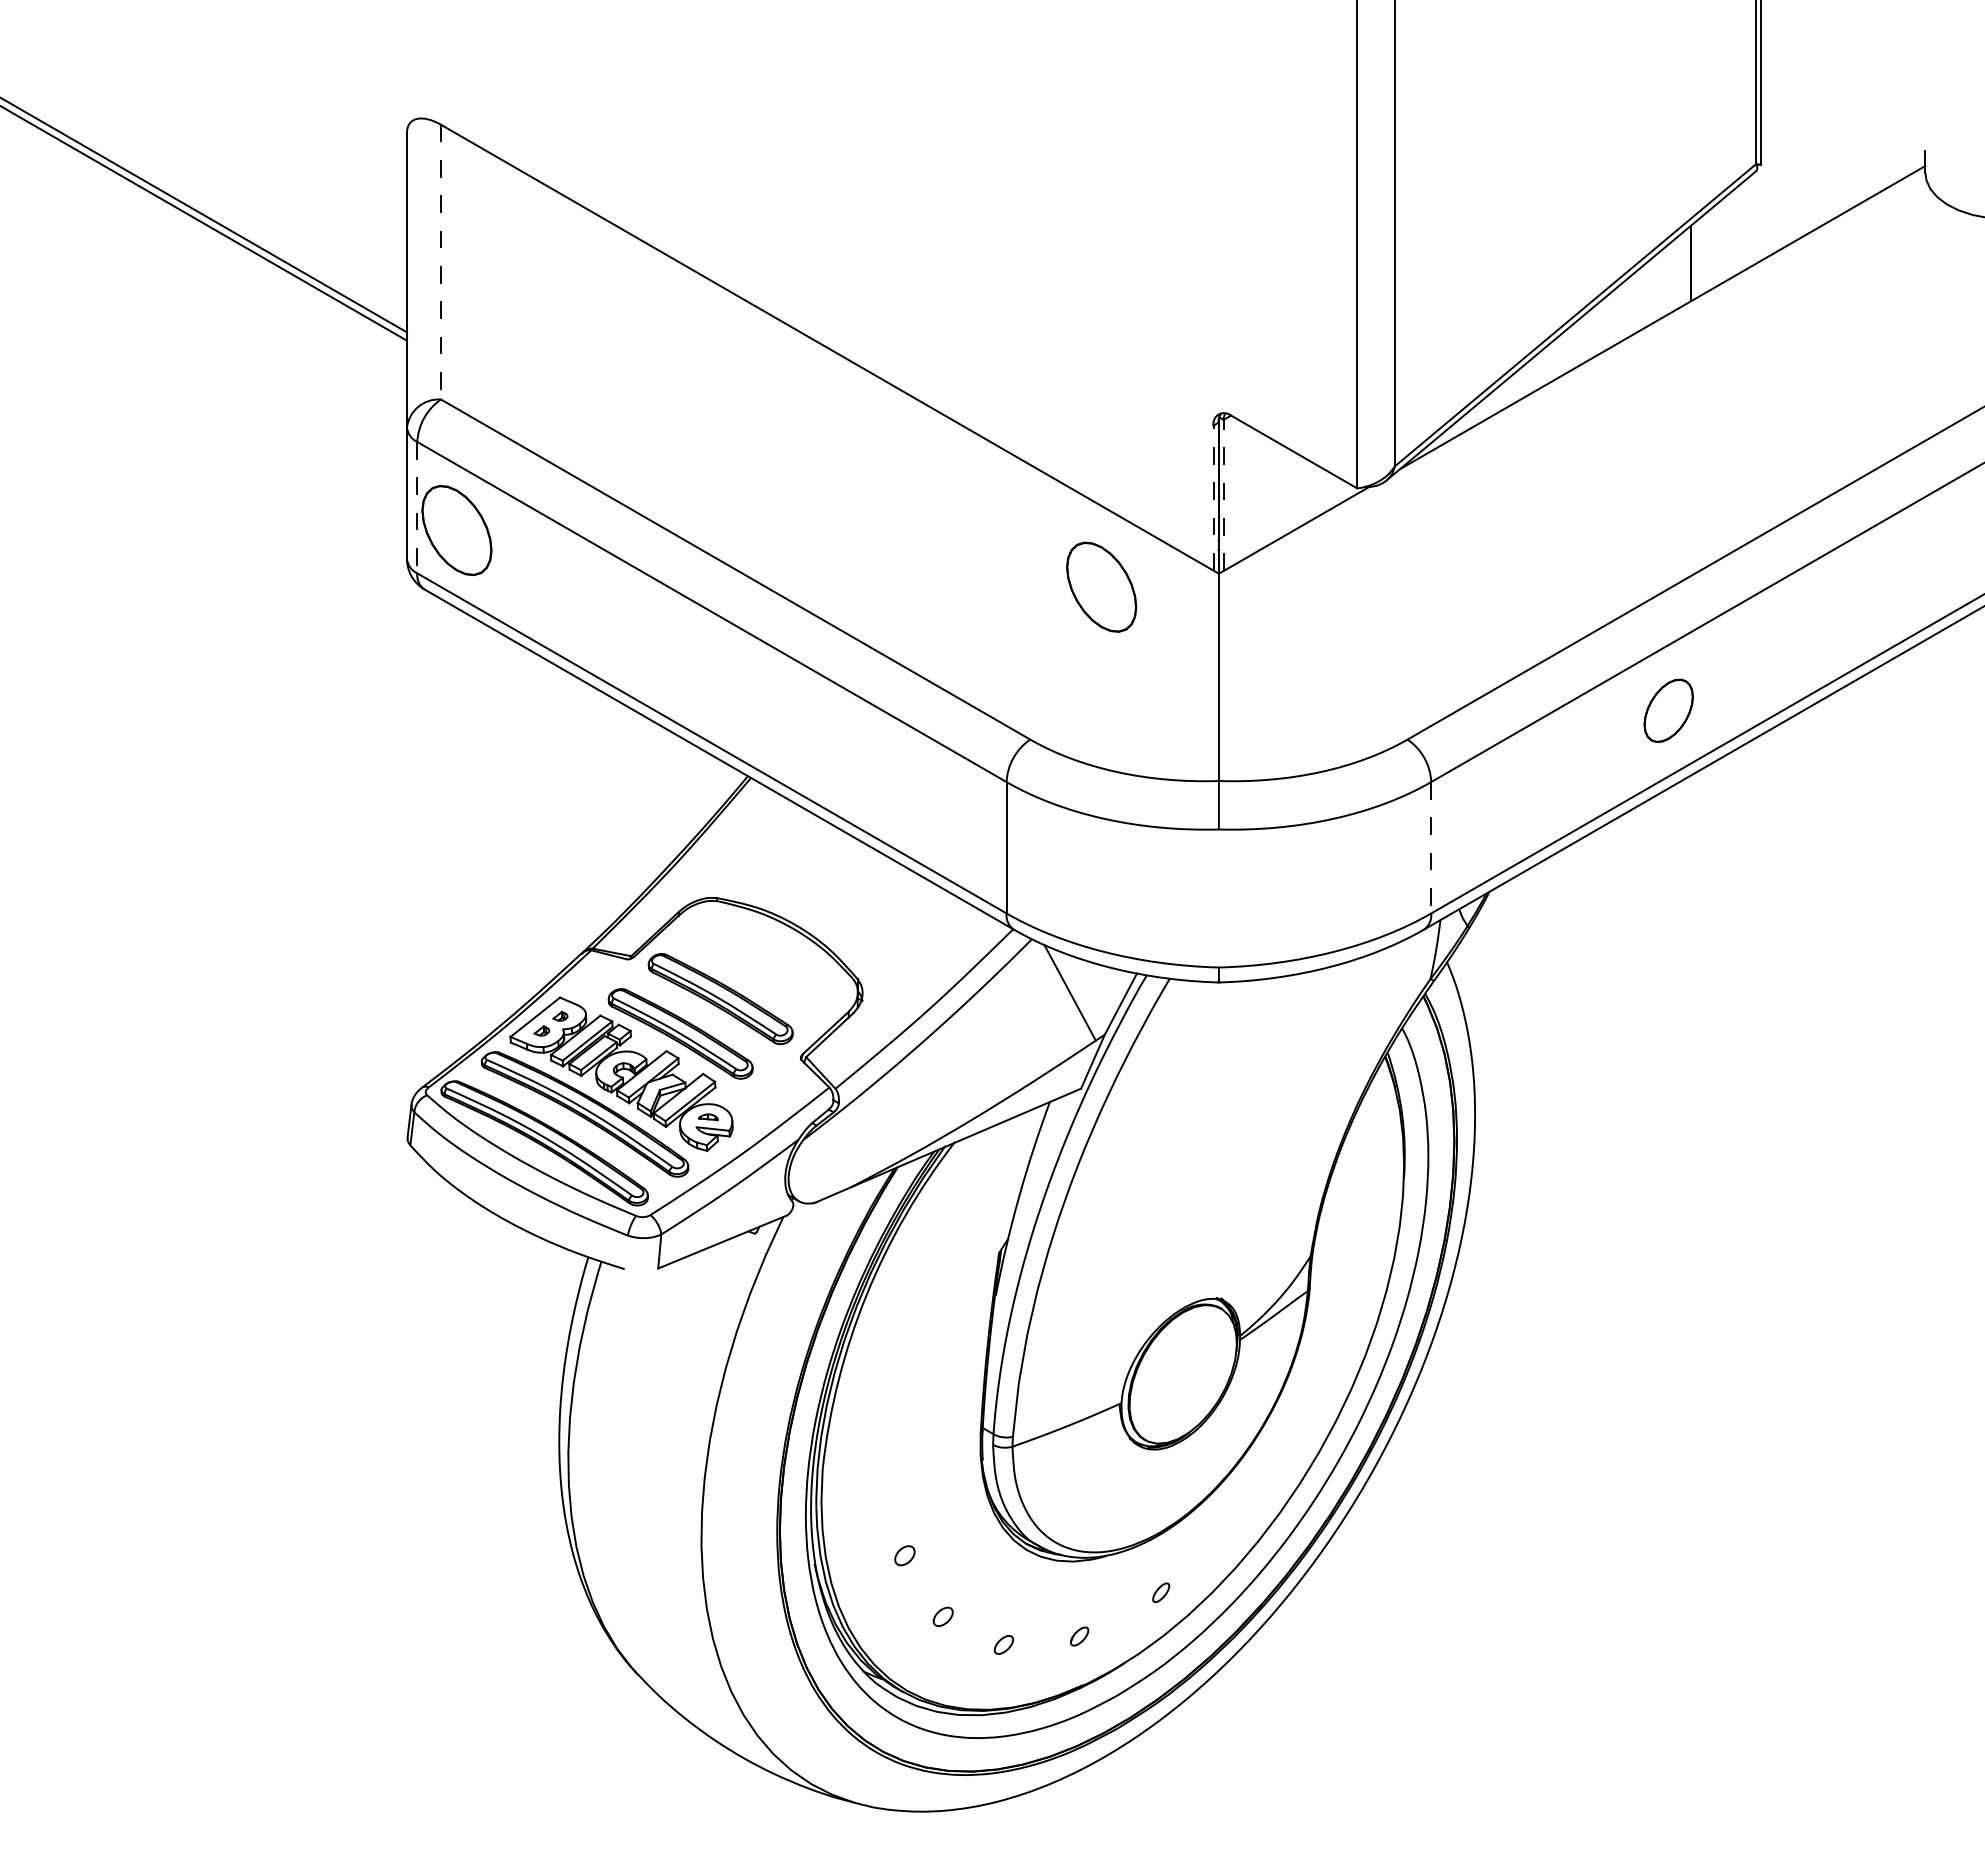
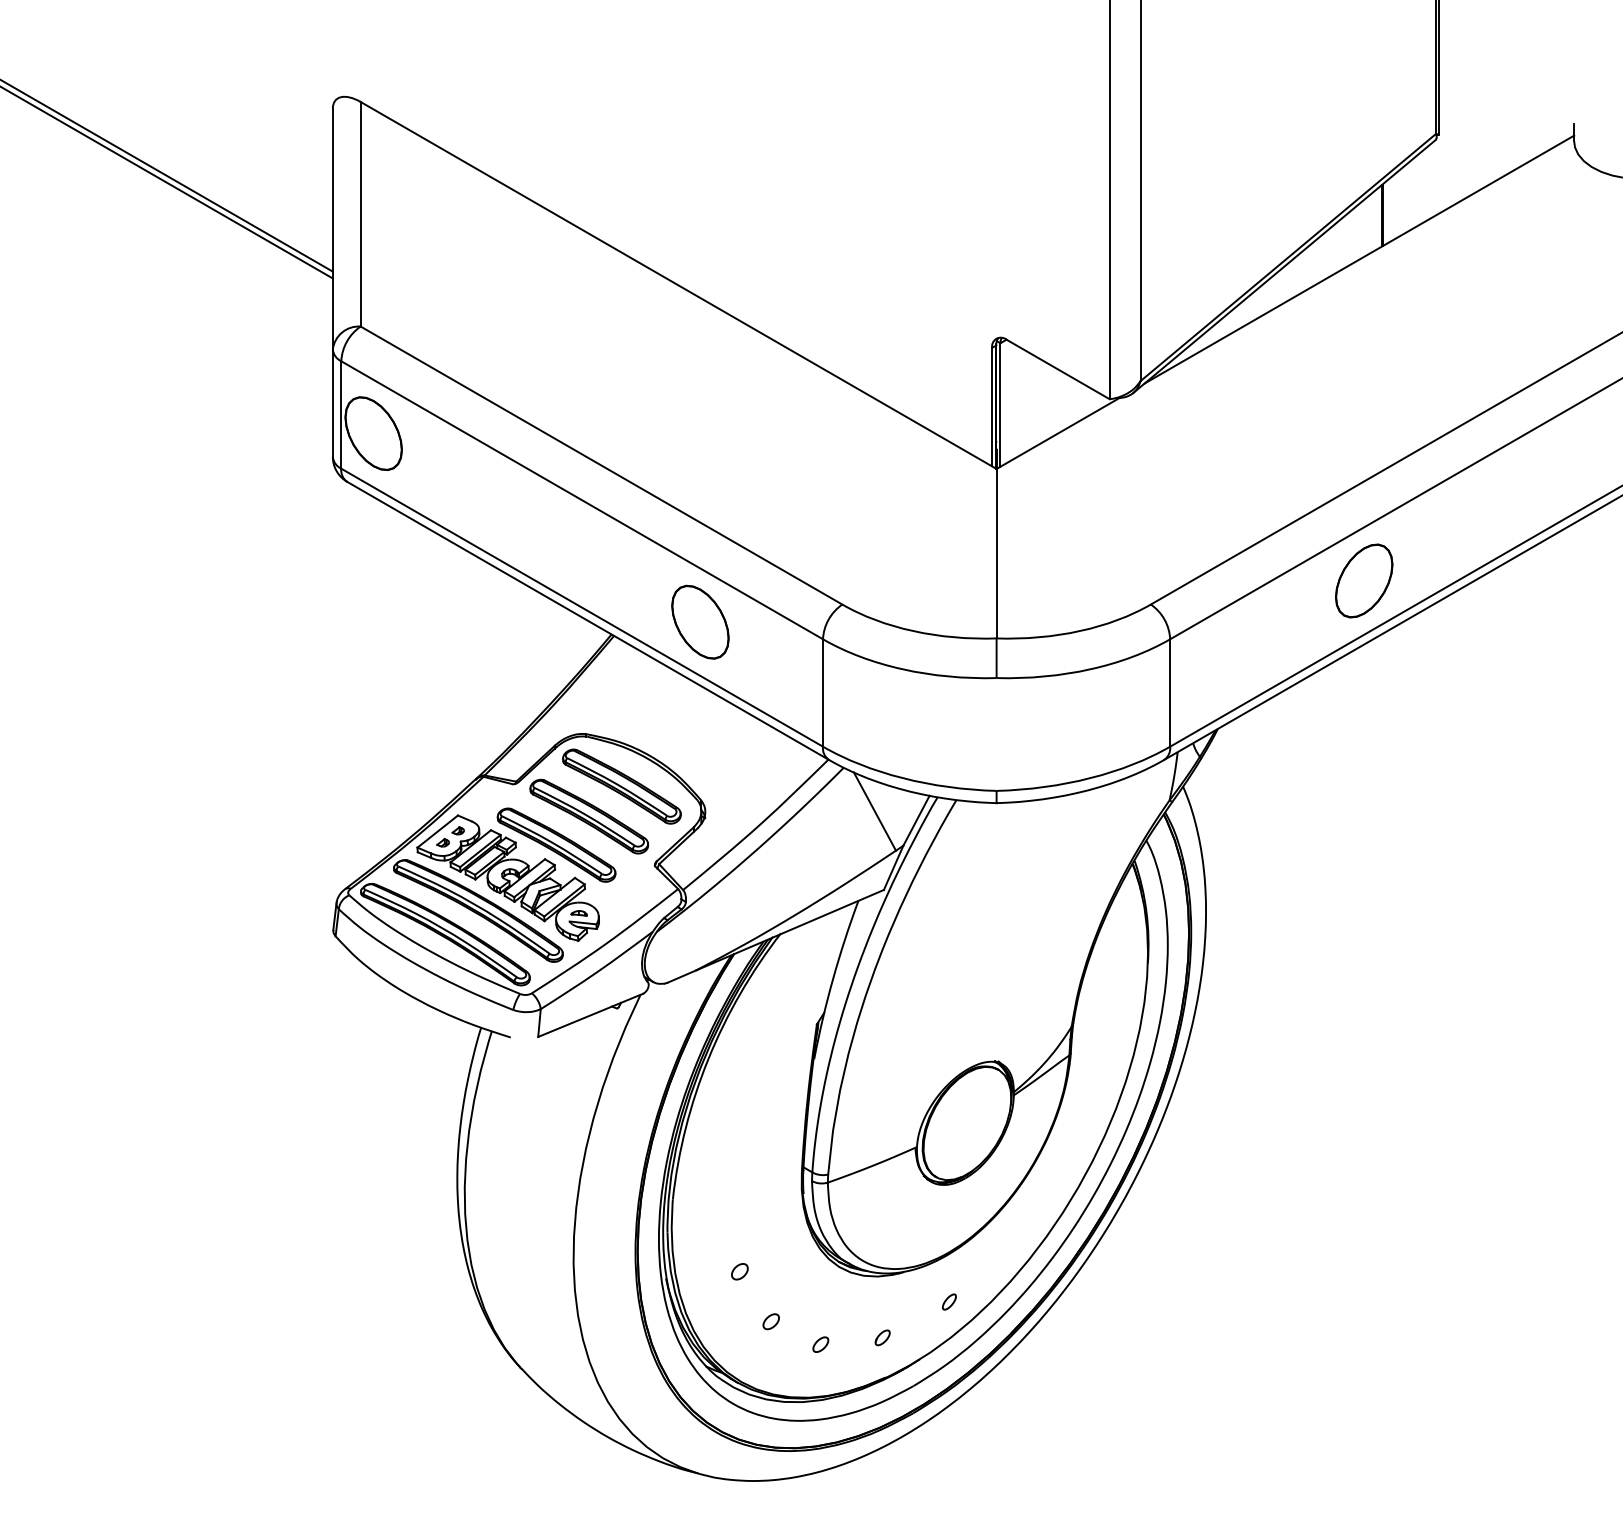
line: (441, 262) -> (361, 214), dashed -> solid
line: (1223, 495) -> (1000, 405), dashed -> solid
line: (1213, 497) -> (992, 406), dashed -> solid
line: (417, 507) -> (341, 414), dashed -> solid
part: (1101, 586) -> (700, 621), moved
part: (1668, 710) -> (1364, 580), size x1.43
line: (1431, 847) -> (1170, 692), dashed -> solid
part: (760, 962) -> (621, 786), added

